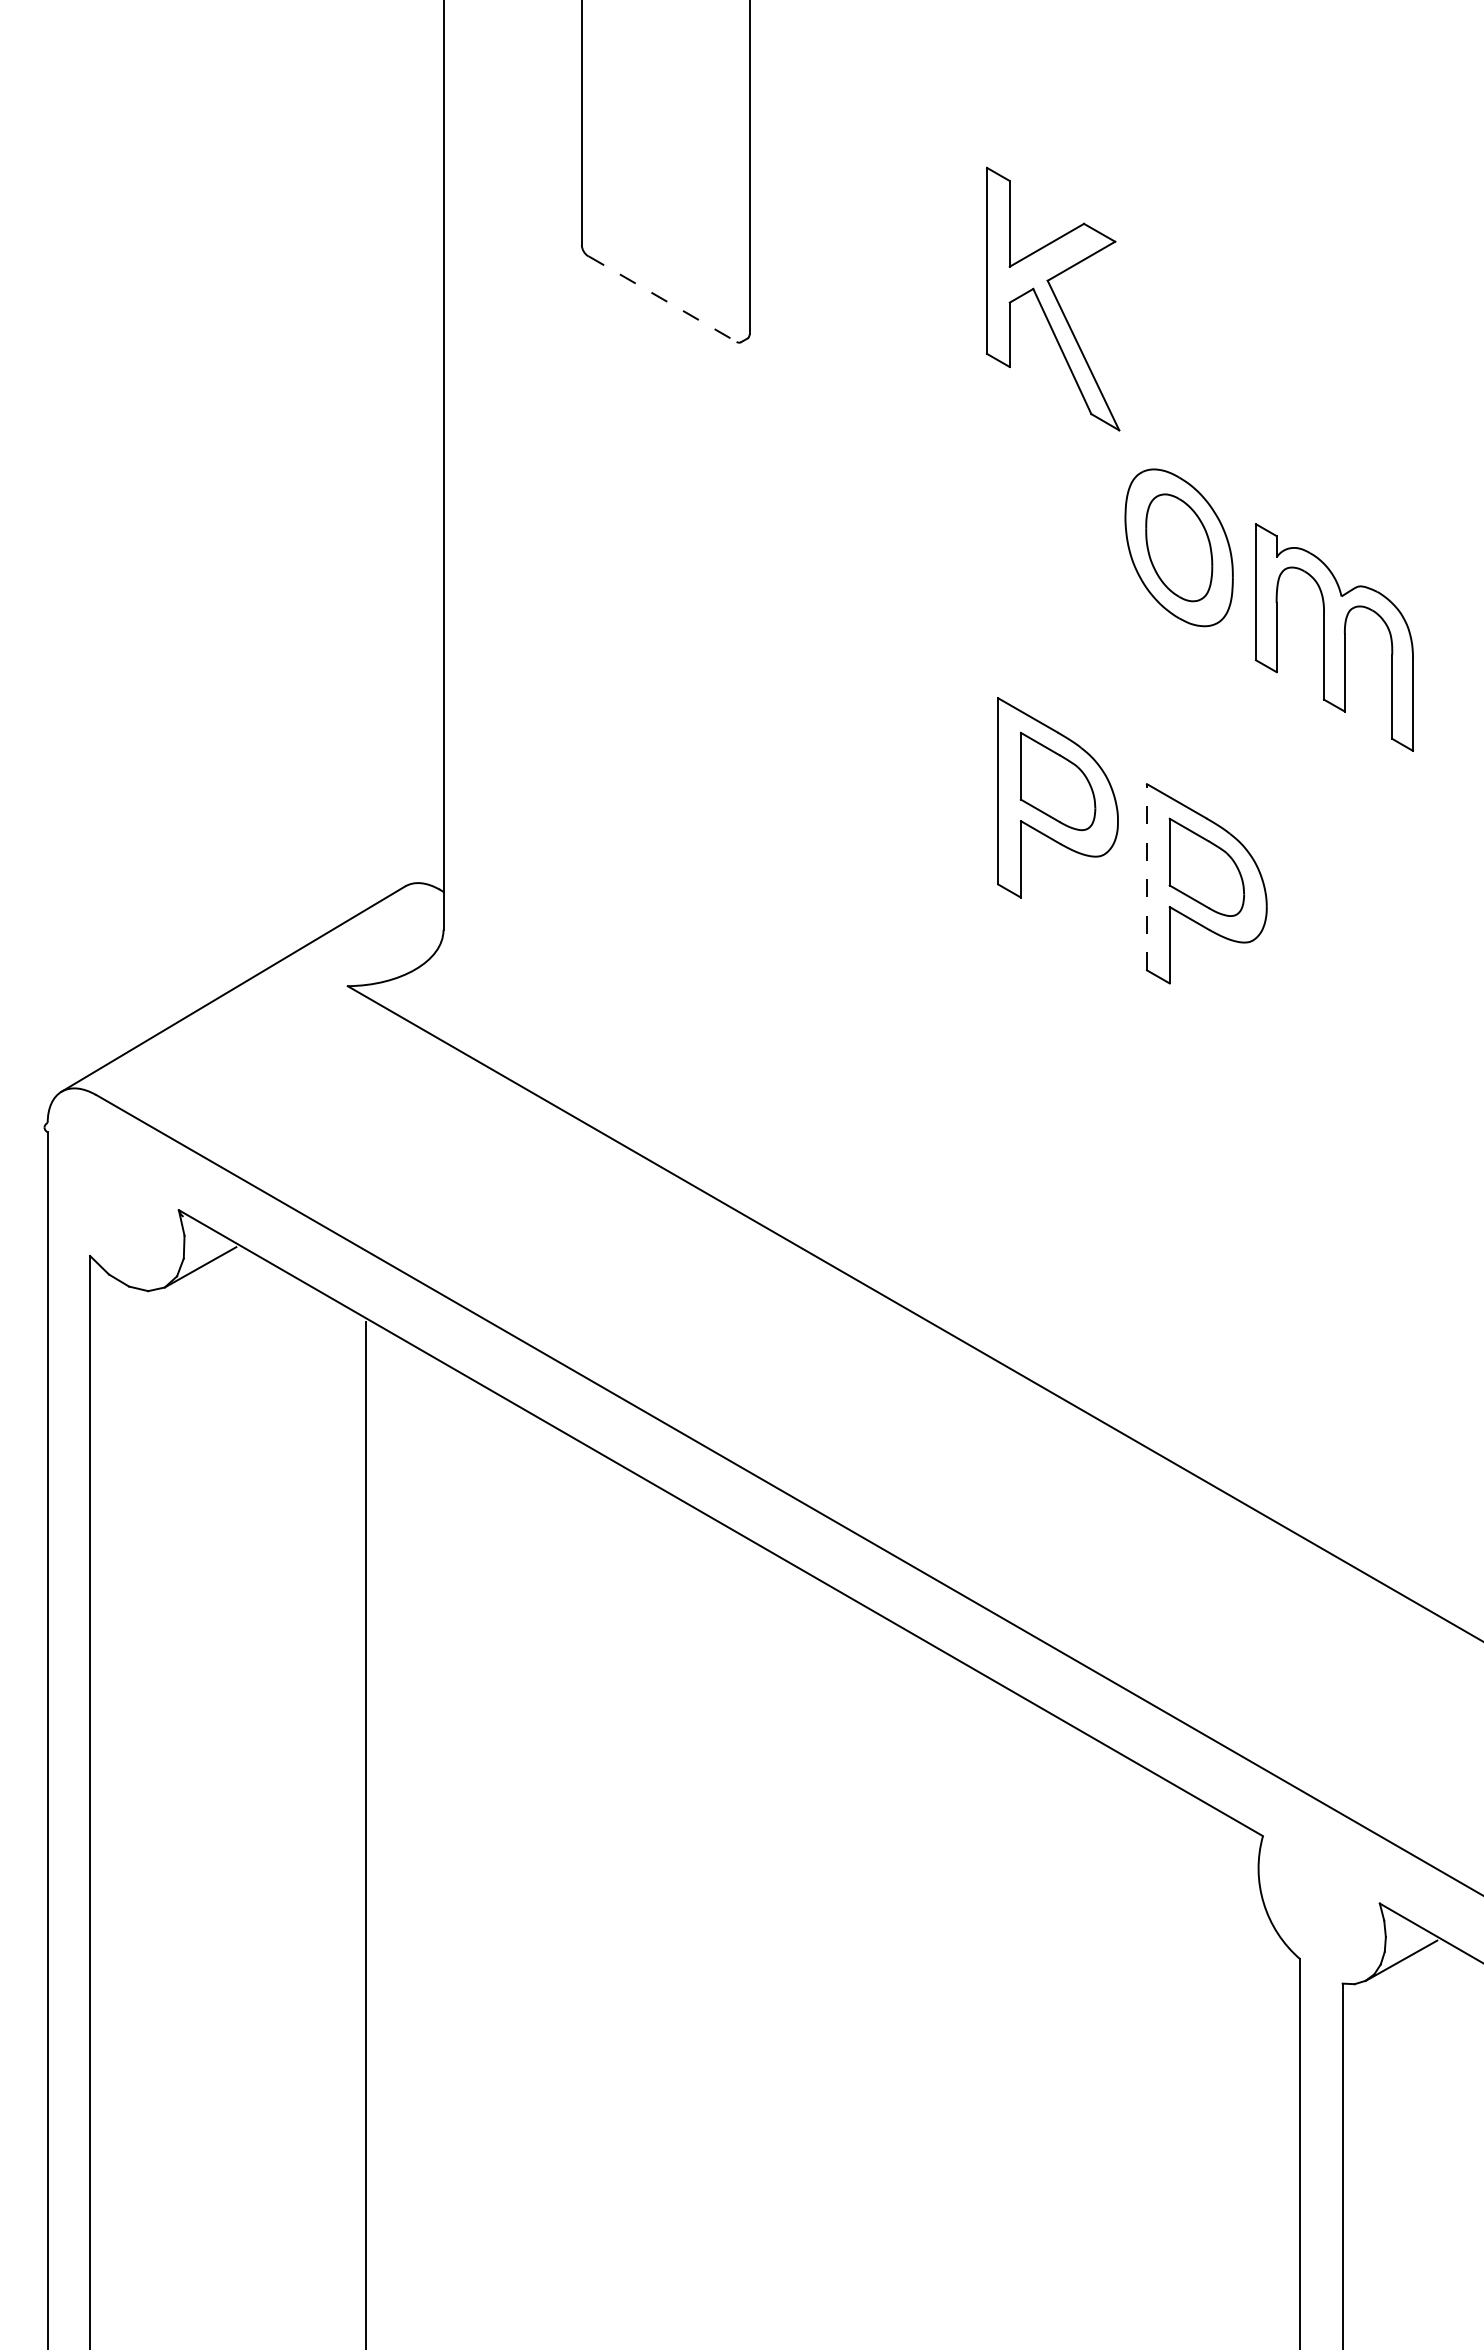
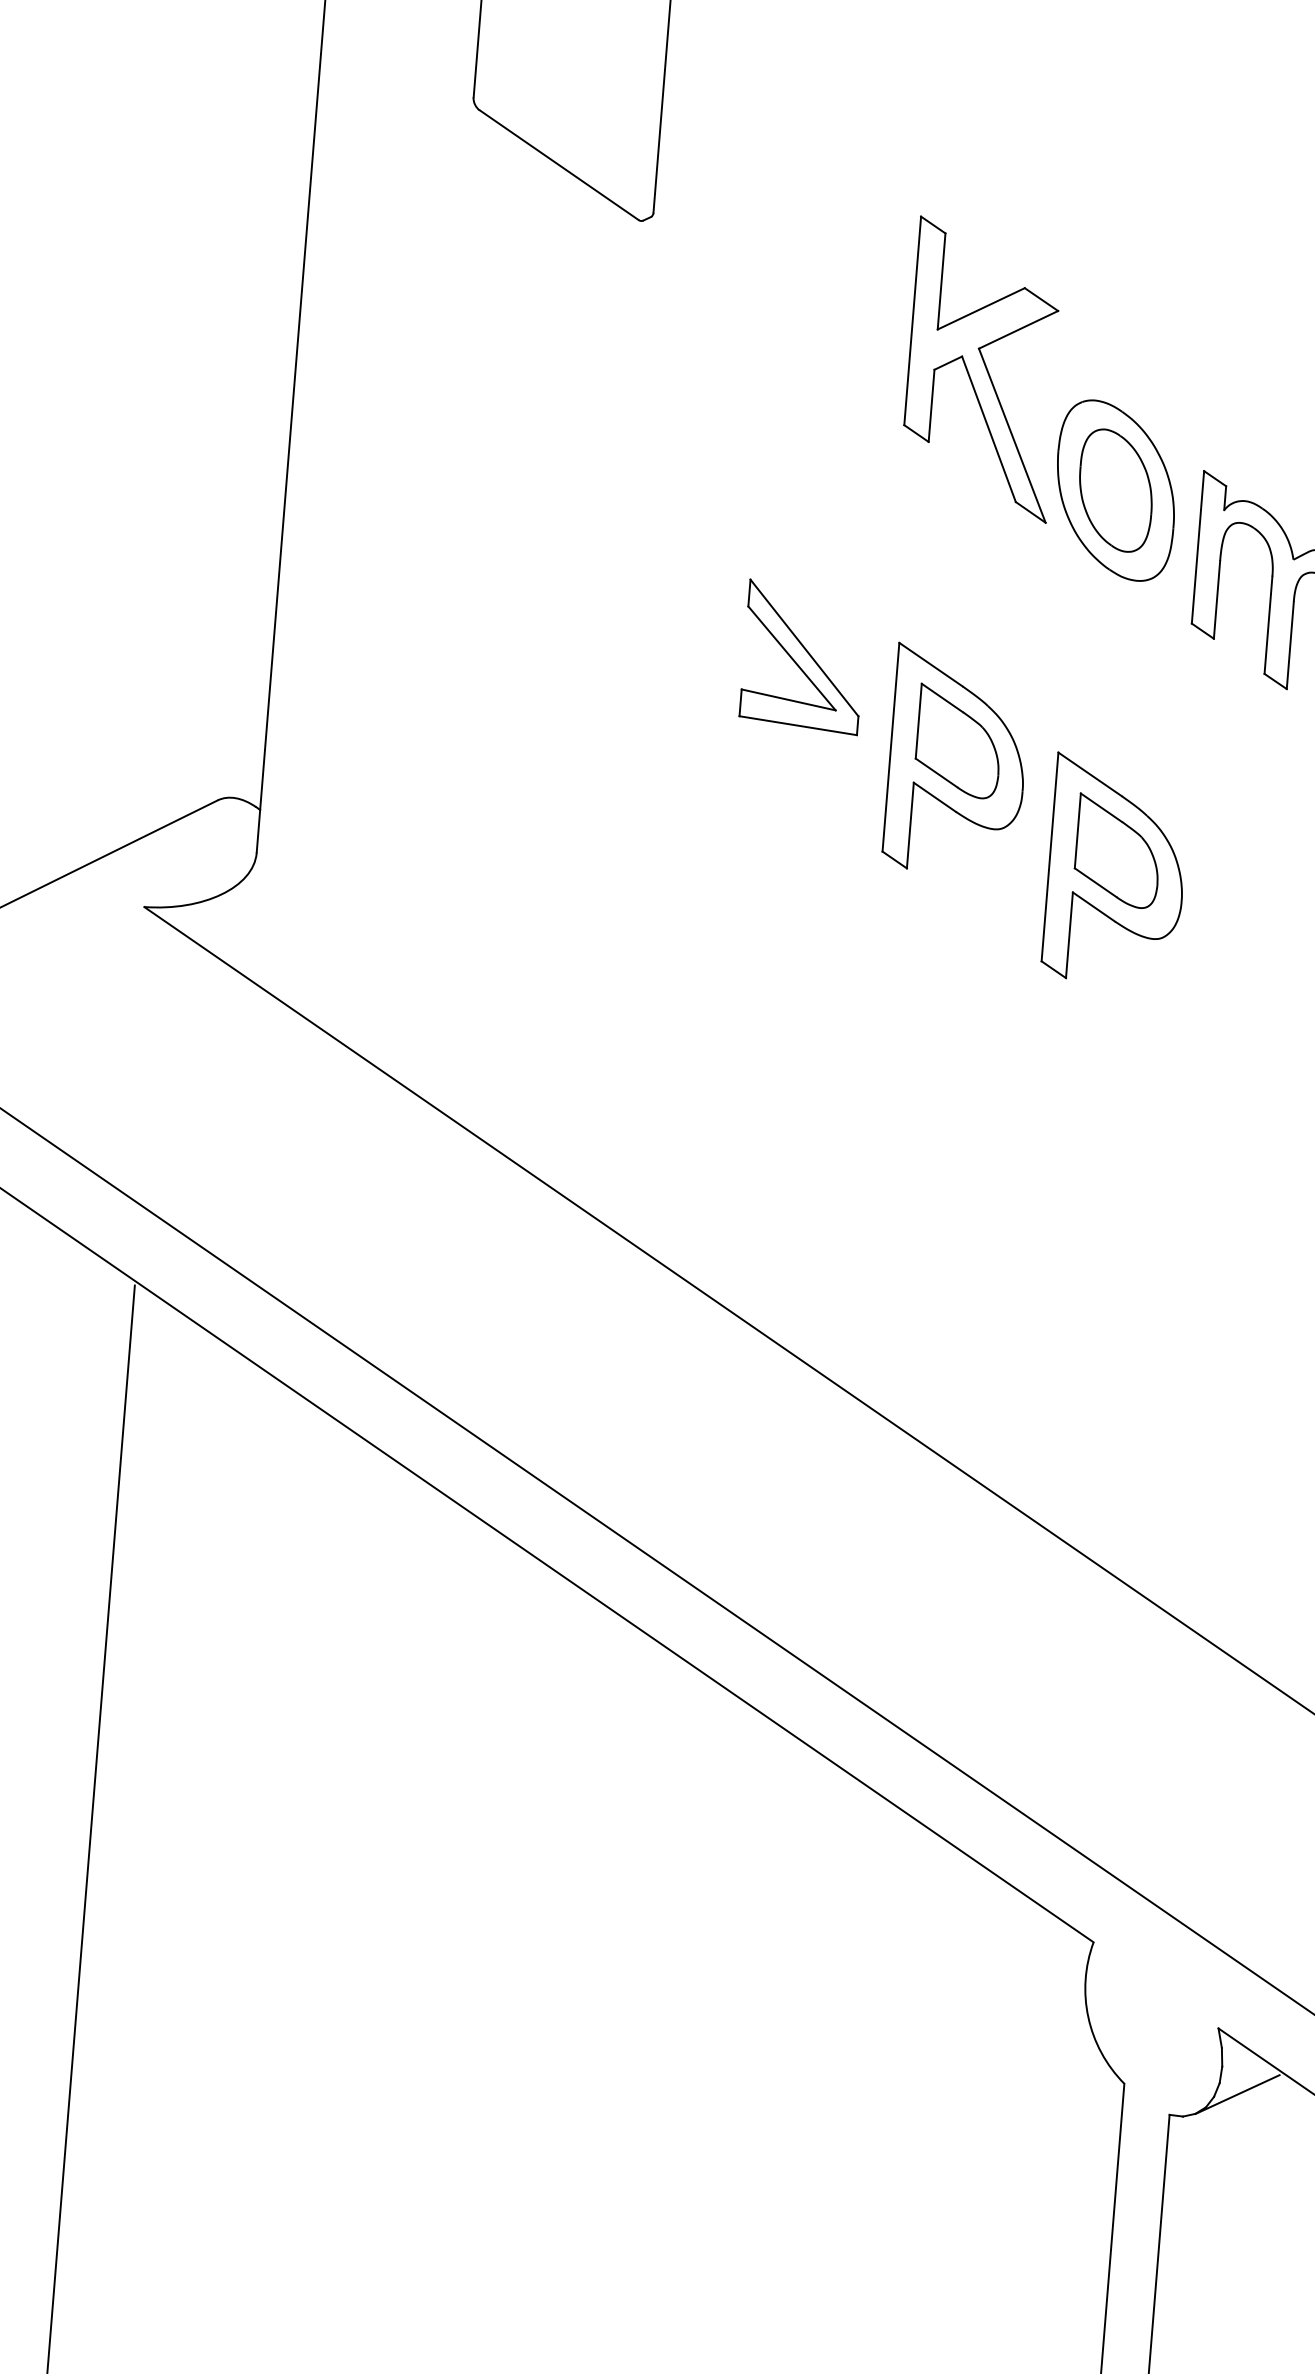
part: (1053, 298) -> (983, 369), moved
line: (662, 299) -> (559, 165), dashed -> solid
part: (914, 717) -> (803, 656), added
line: (1146, 876) -> (1049, 856), dashed -> solid

